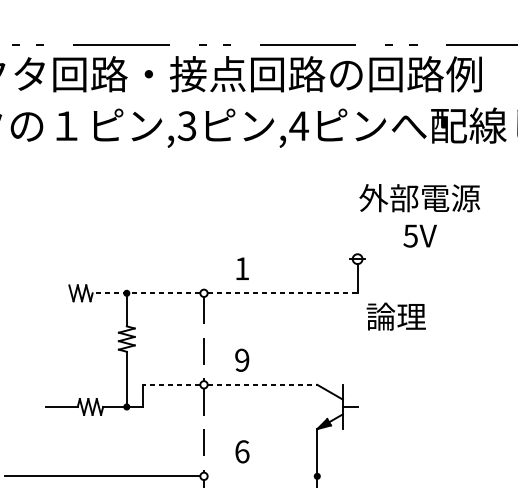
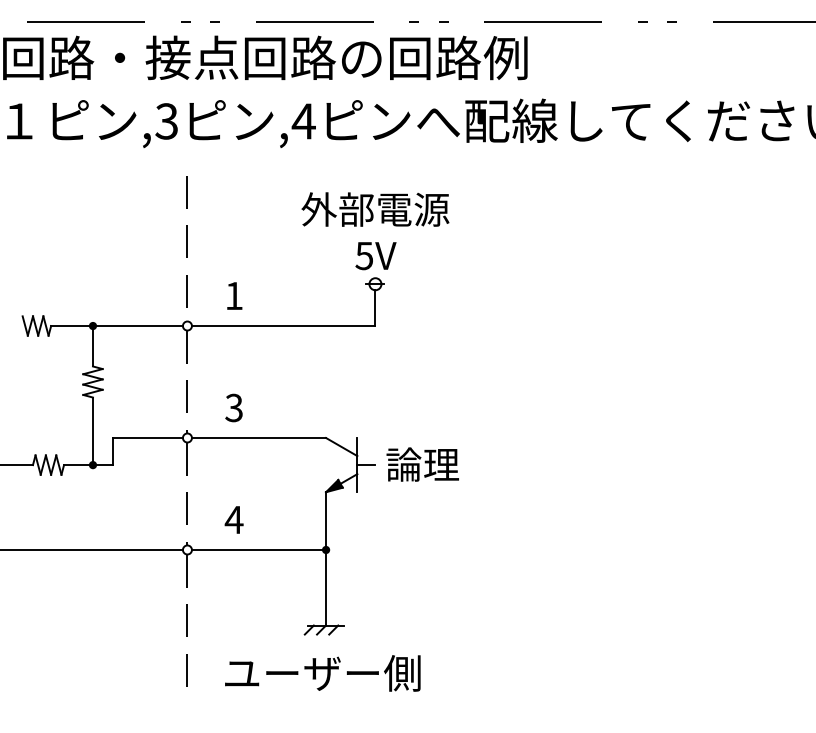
text: (419, 216) -> (375, 231), moved
line: (203, 224) -> (186, 241), added
line: (146, 293) -> (117, 326), dashed -> solid
line: (282, 293) -> (283, 326), dashed -> solid
text: (396, 316) -> (422, 464), moved
text: (241, 359) -> (233, 407), 9 -> 3
line: (172, 385) -> (148, 438), dashed -> solid
line: (262, 385) -> (259, 438), dashed -> solid
text: (241, 451) -> (233, 519), 6 -> 4
line: (262, 475) -> (258, 549), added

